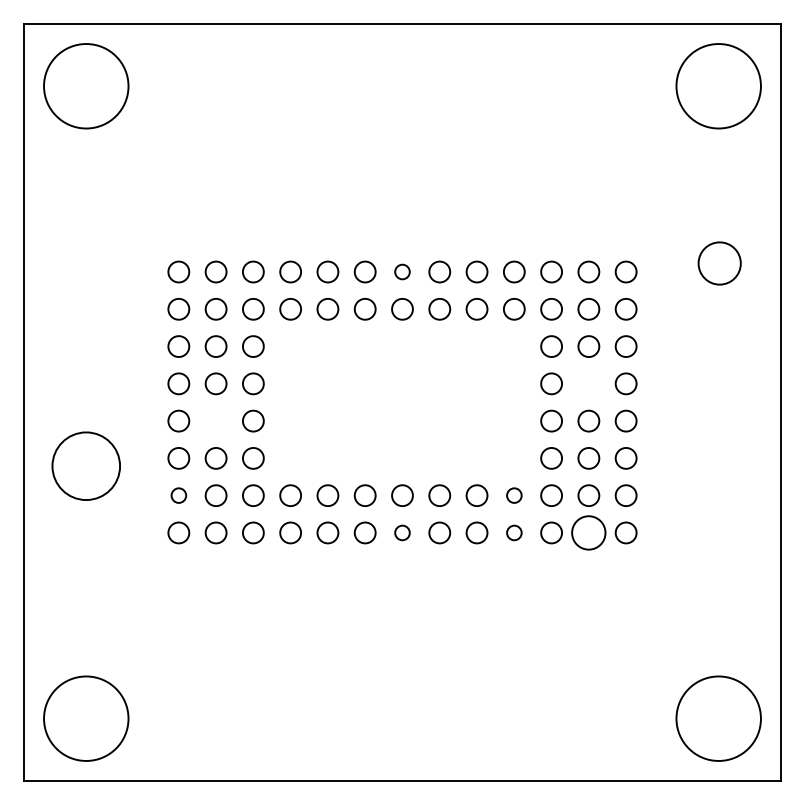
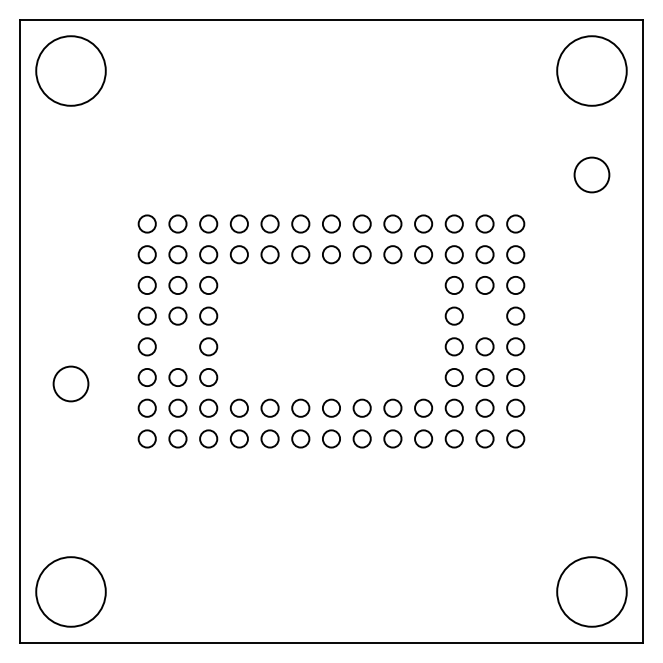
circle: (719, 263) -> (591, 174), moved
circle: (402, 271) -> (331, 223), size x1.43
circle: (86, 466) -> (71, 384), size x0.62
circle: (178, 495) -> (146, 408), size x1.43
circle: (514, 495) -> (423, 408), size x1.43
circle: (402, 532) -> (331, 438), size x1.43
circle: (514, 532) -> (423, 438), size x1.43
circle: (588, 532) -> (484, 438), size x0.62

